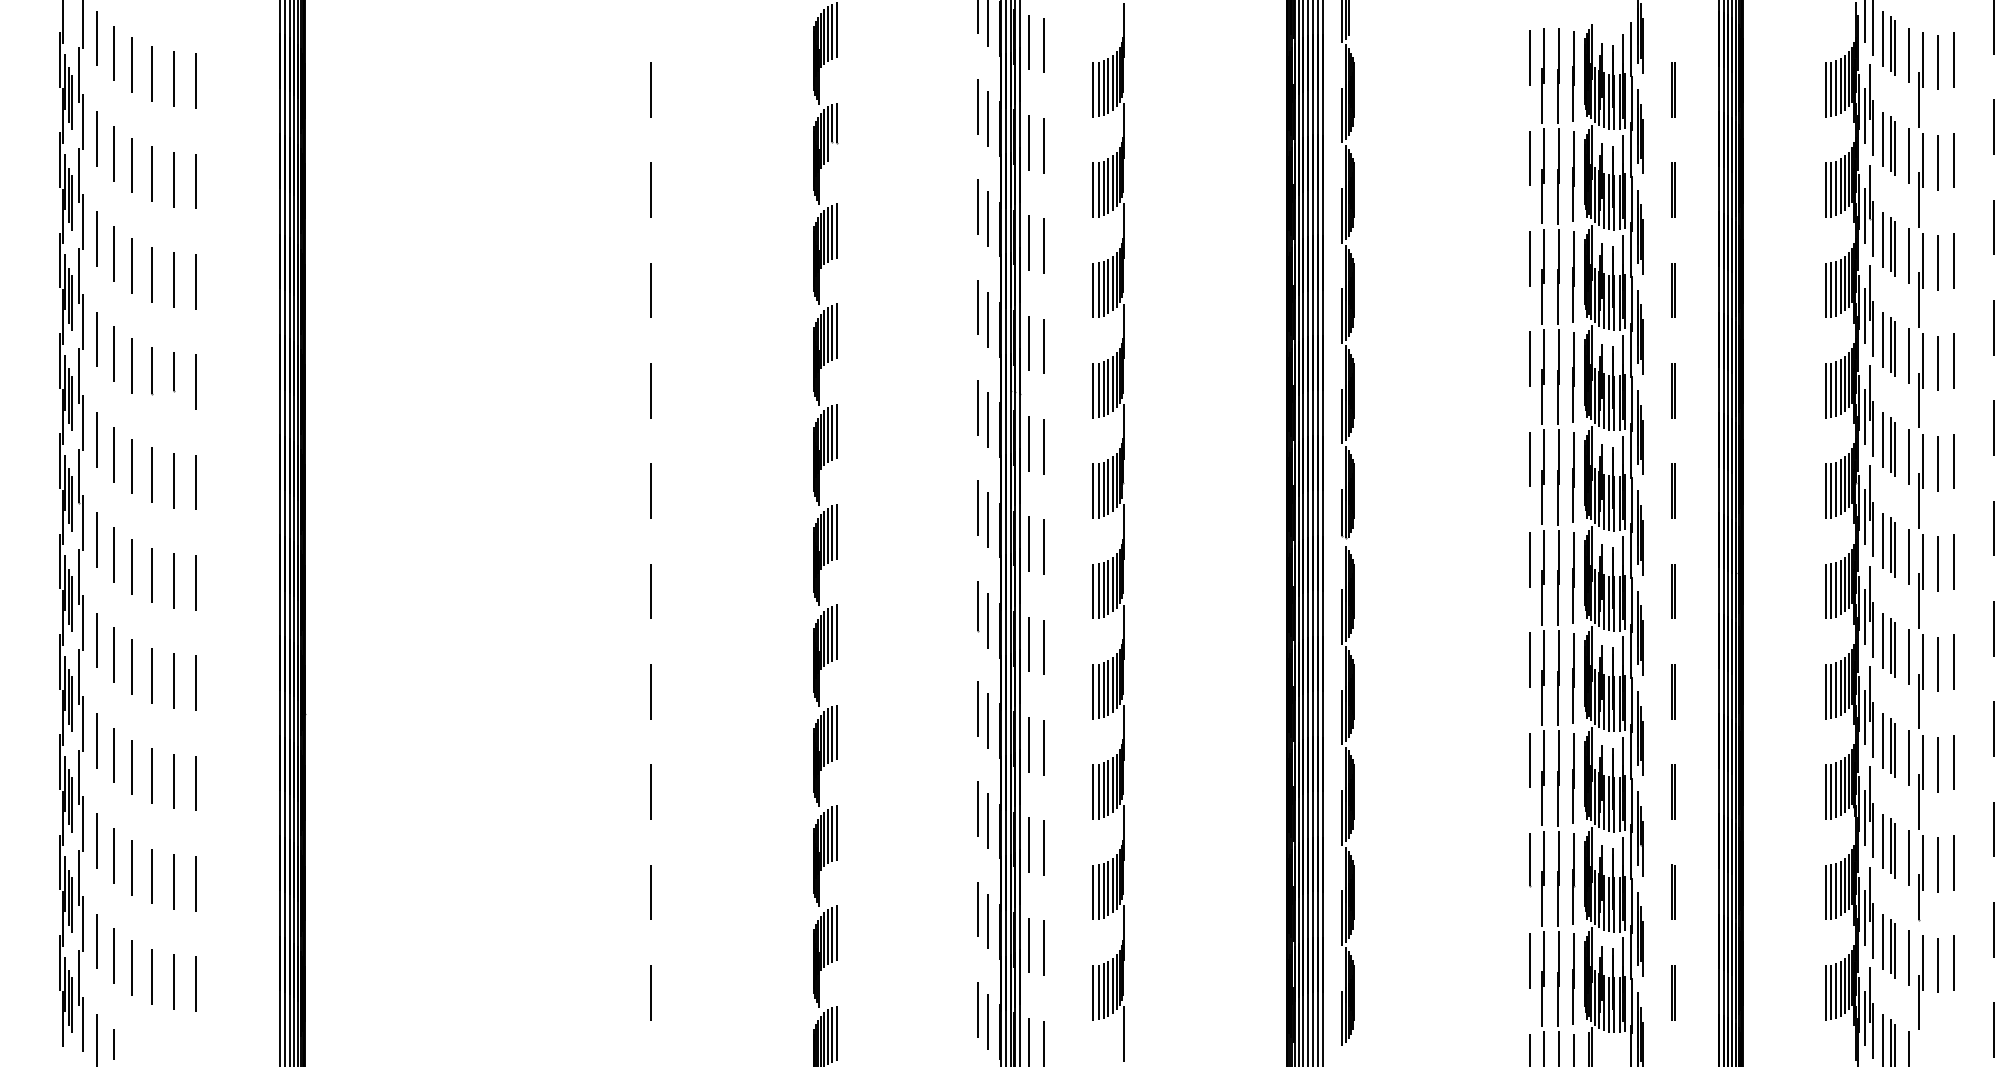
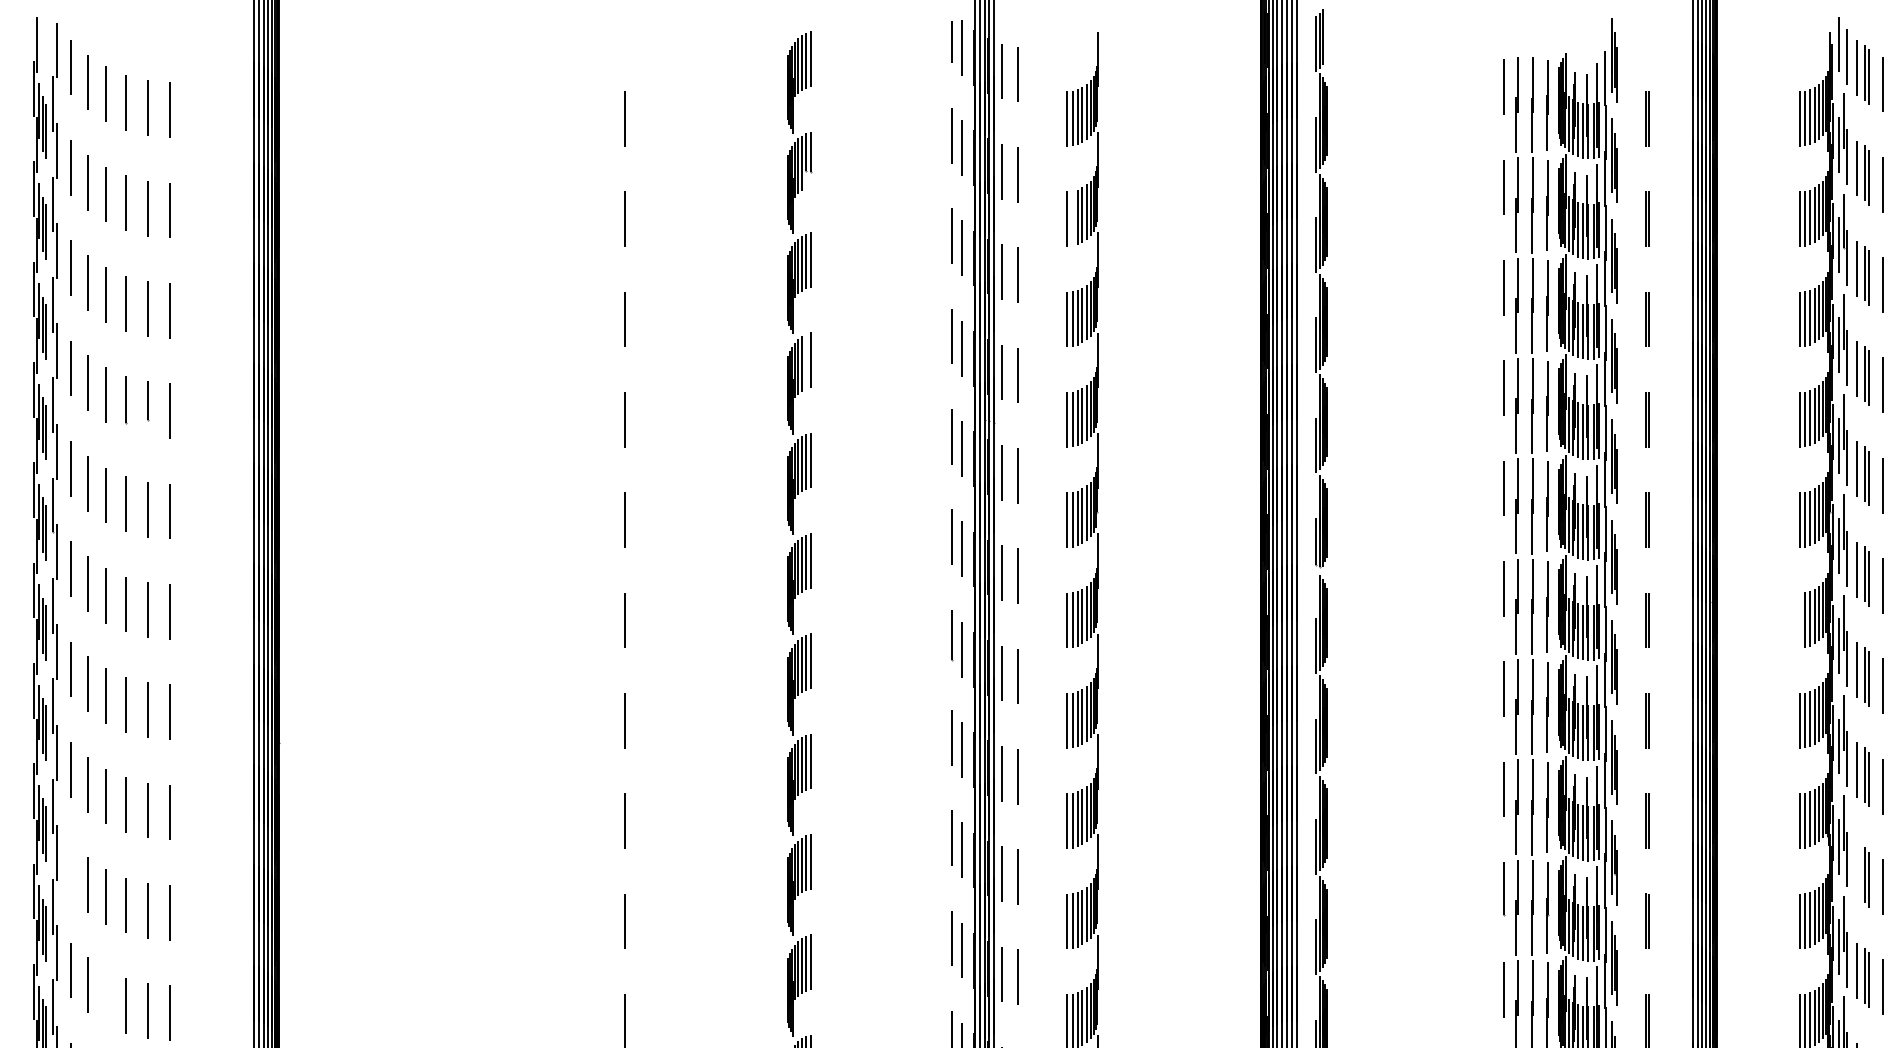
line: (1098, 189) -> (1072, 218), removed
line: (832, 332) -> (806, 361), removed
line: (1825, 591) -> (1799, 620), removed
line: (97, 841) -> (71, 870), removed
line: (1883, 841) -> (1857, 870), removed
line: (131, 967) -> (105, 996), removed

